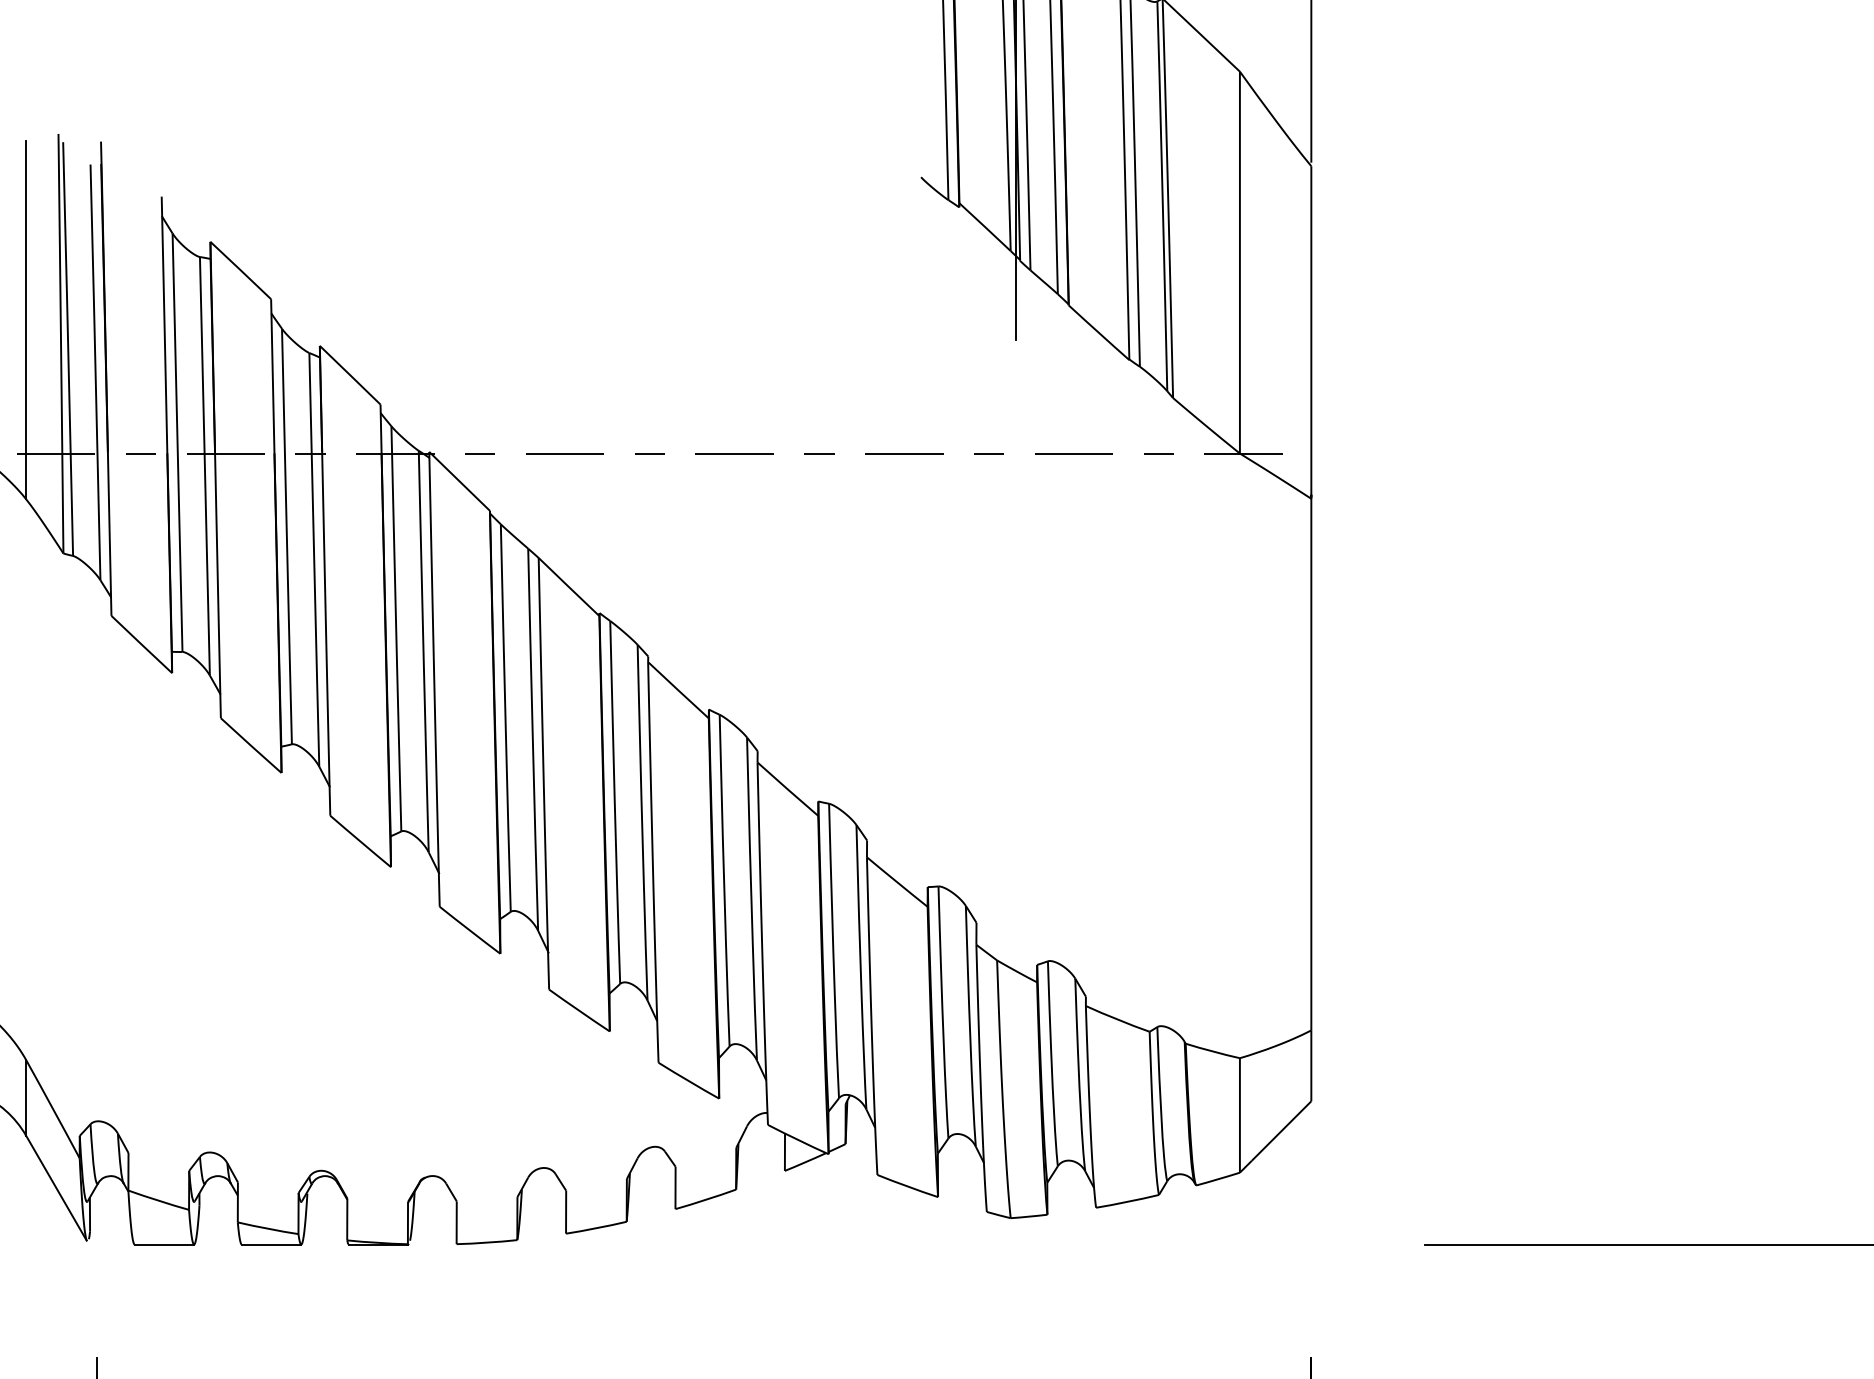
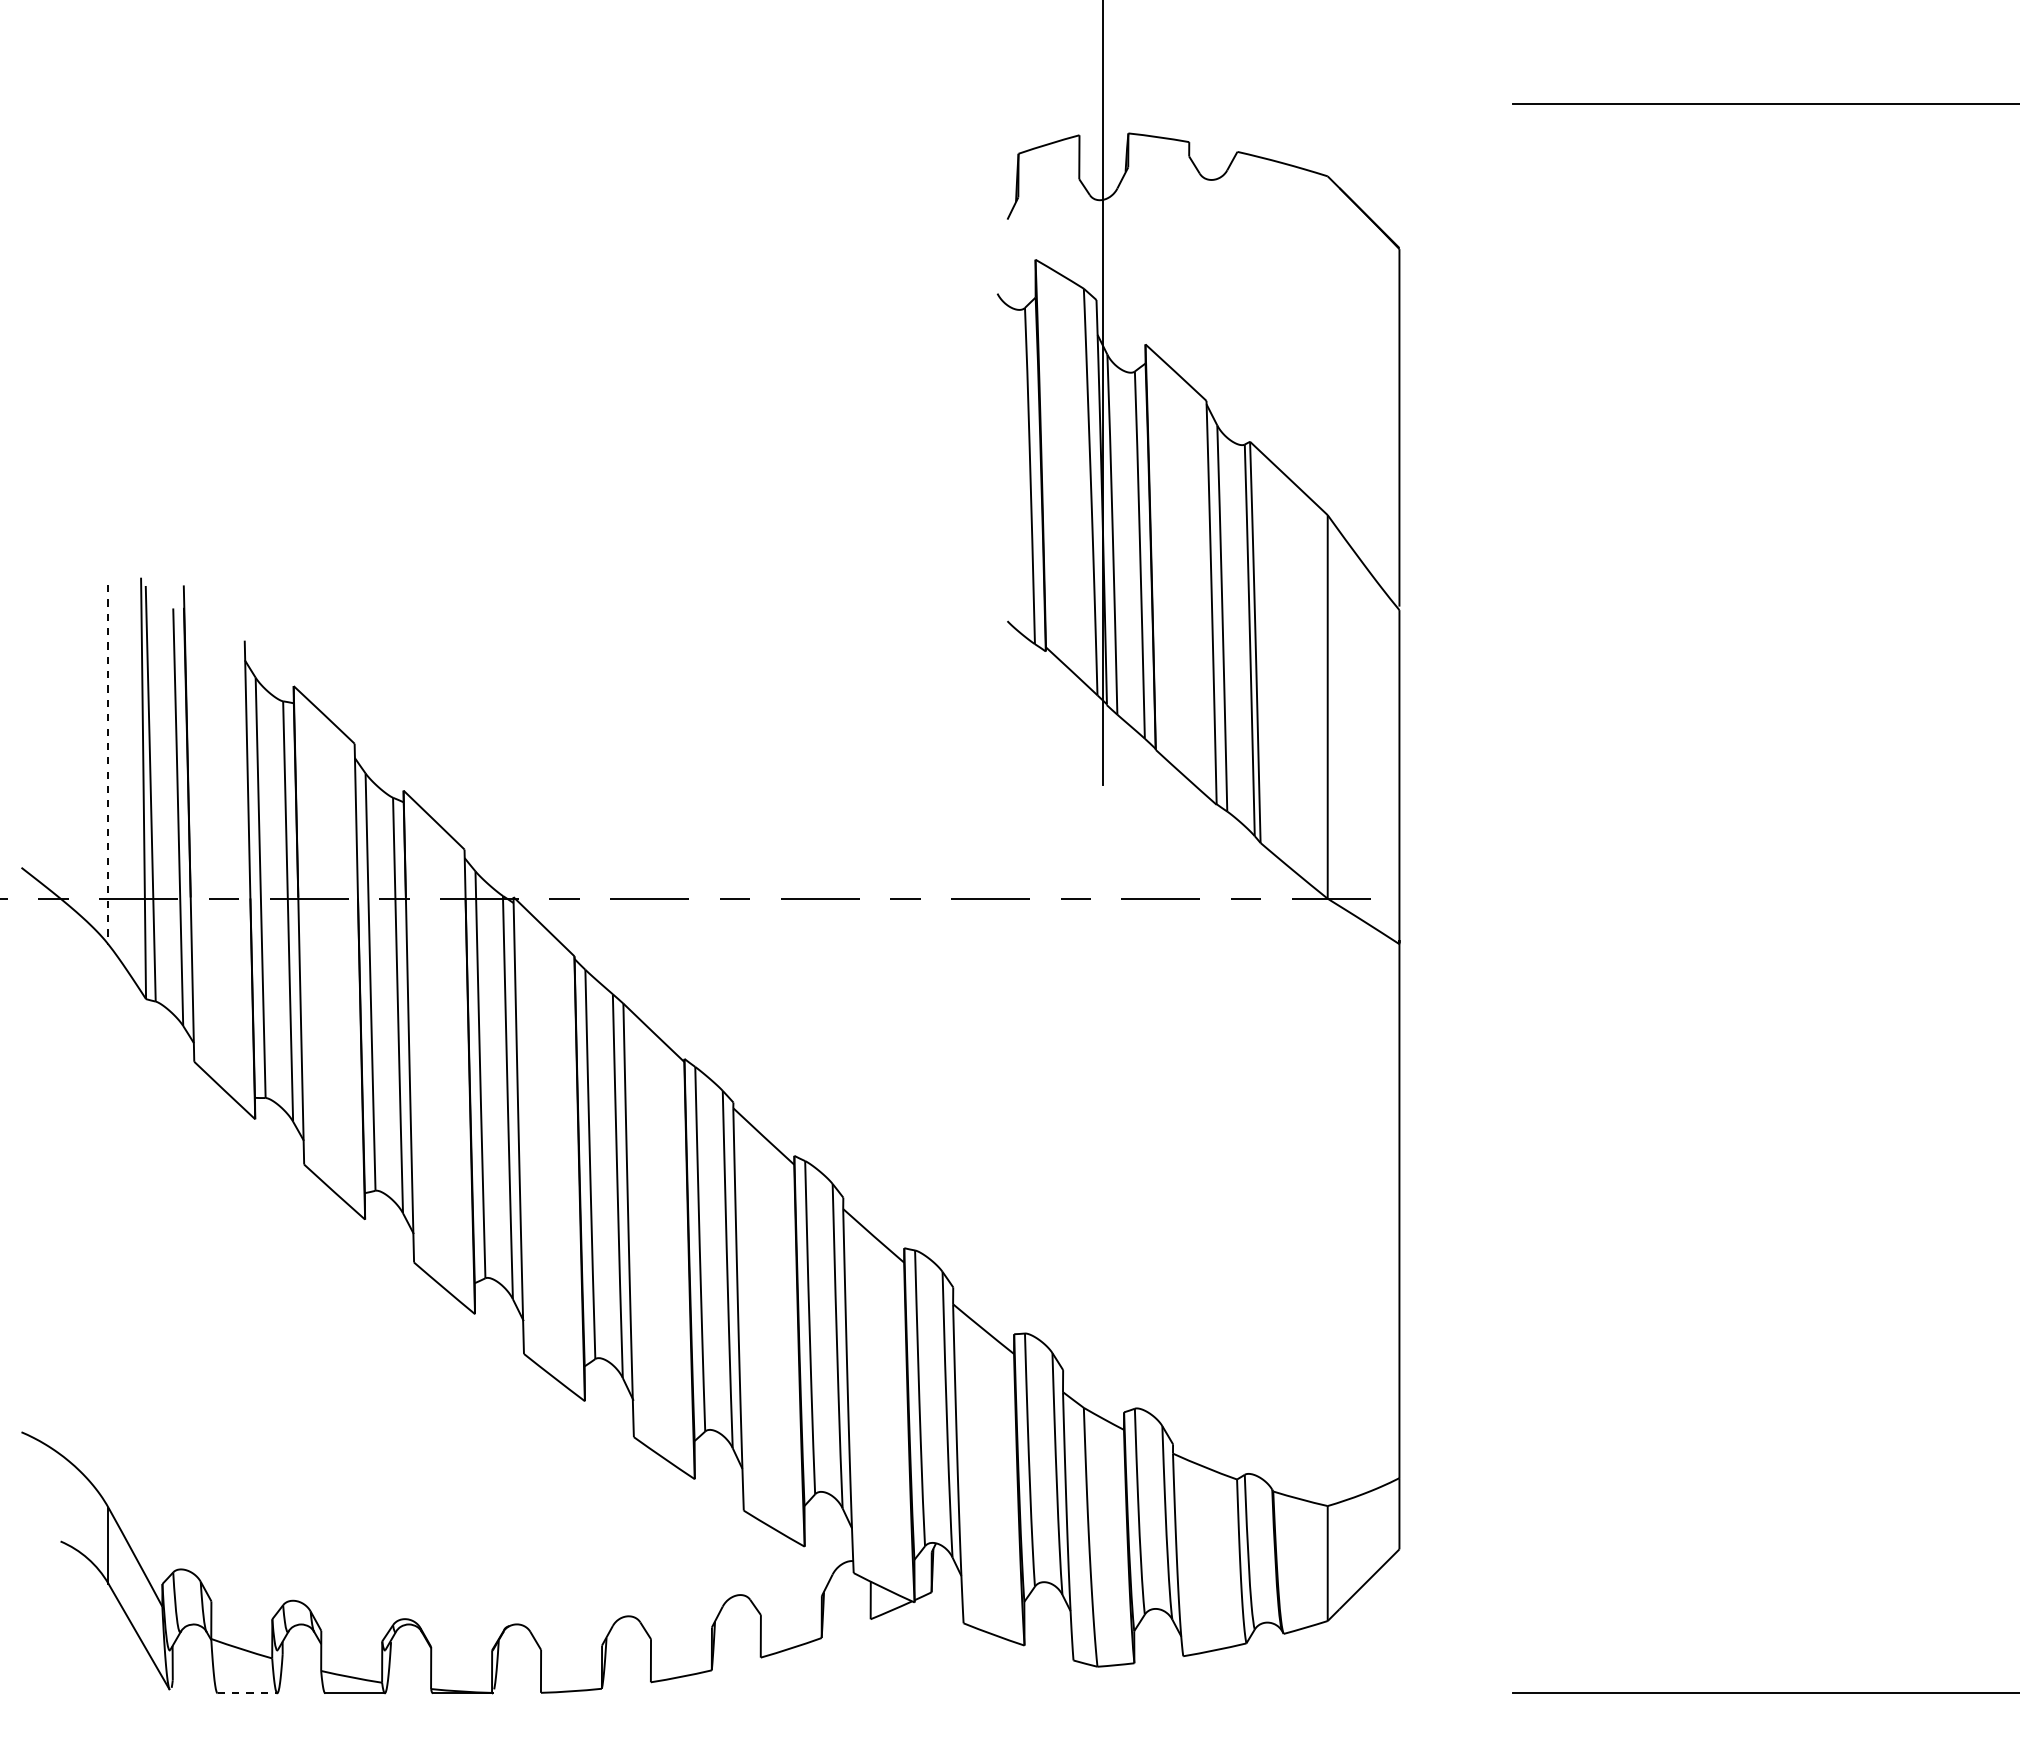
line: (26, 319) -> (108, 764), solid -> dashed
line: (164, 1244) -> (247, 1693), solid -> dashed

